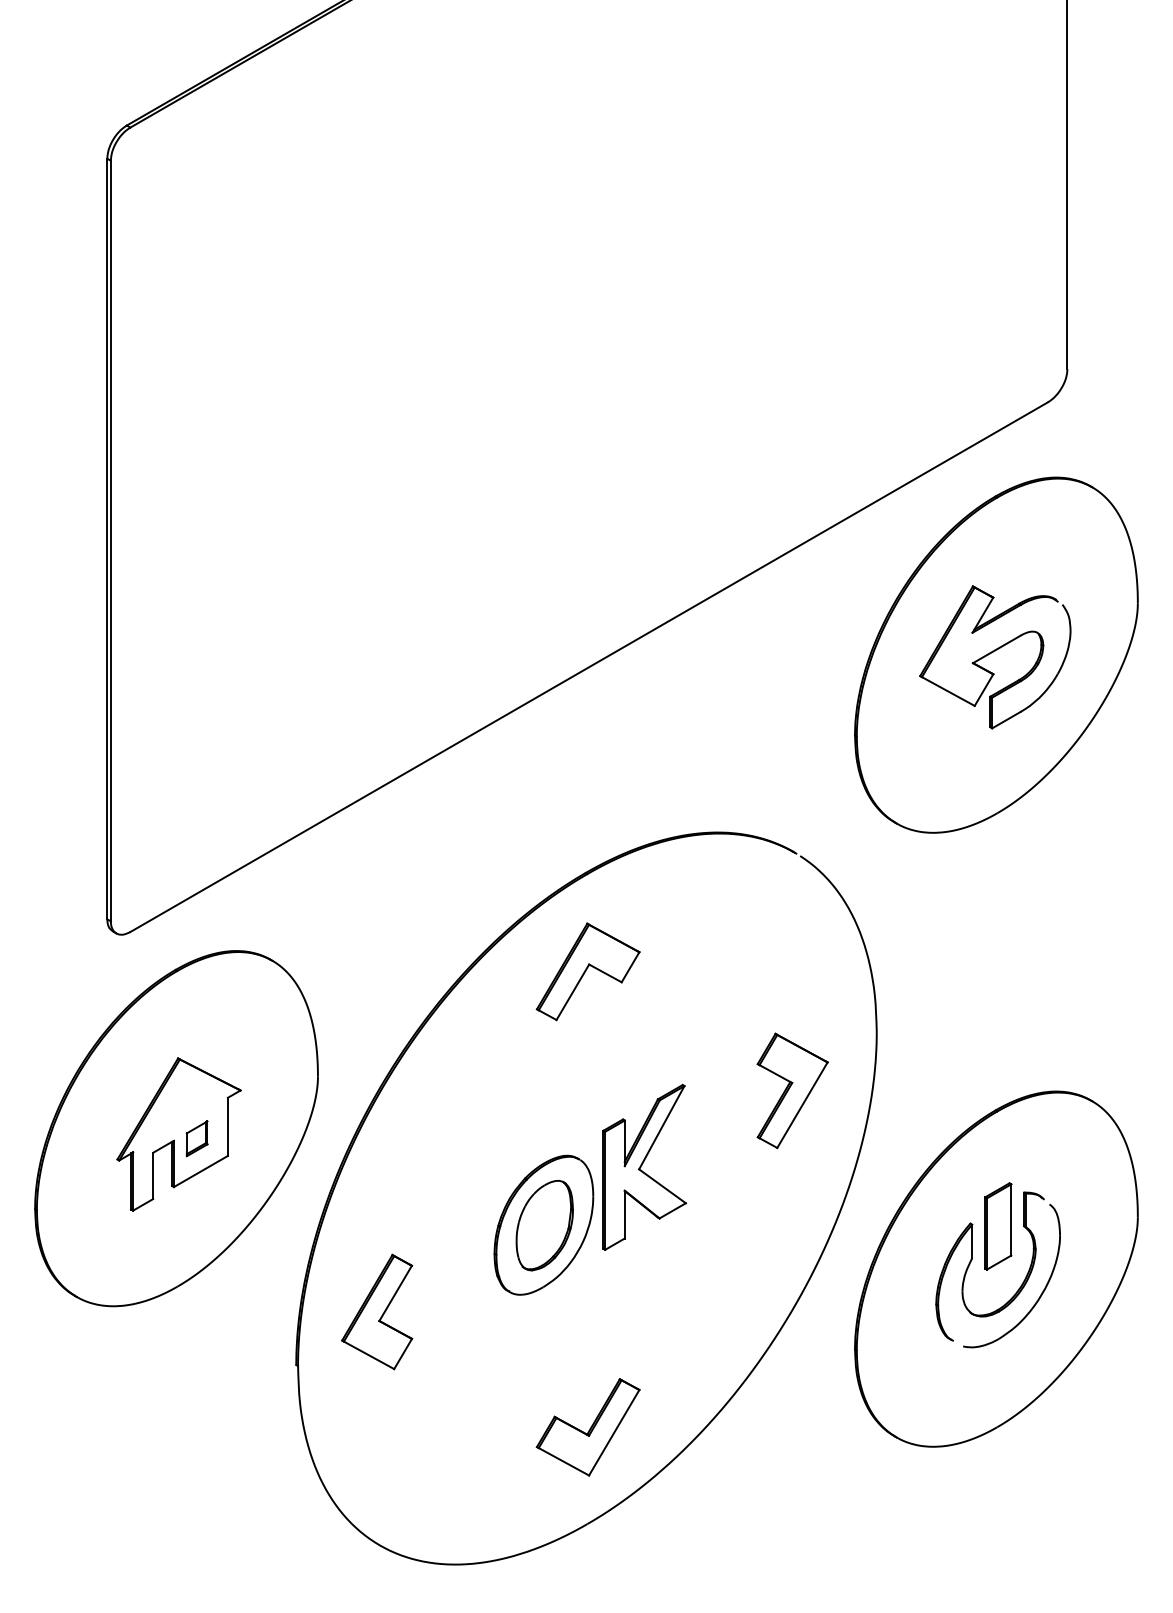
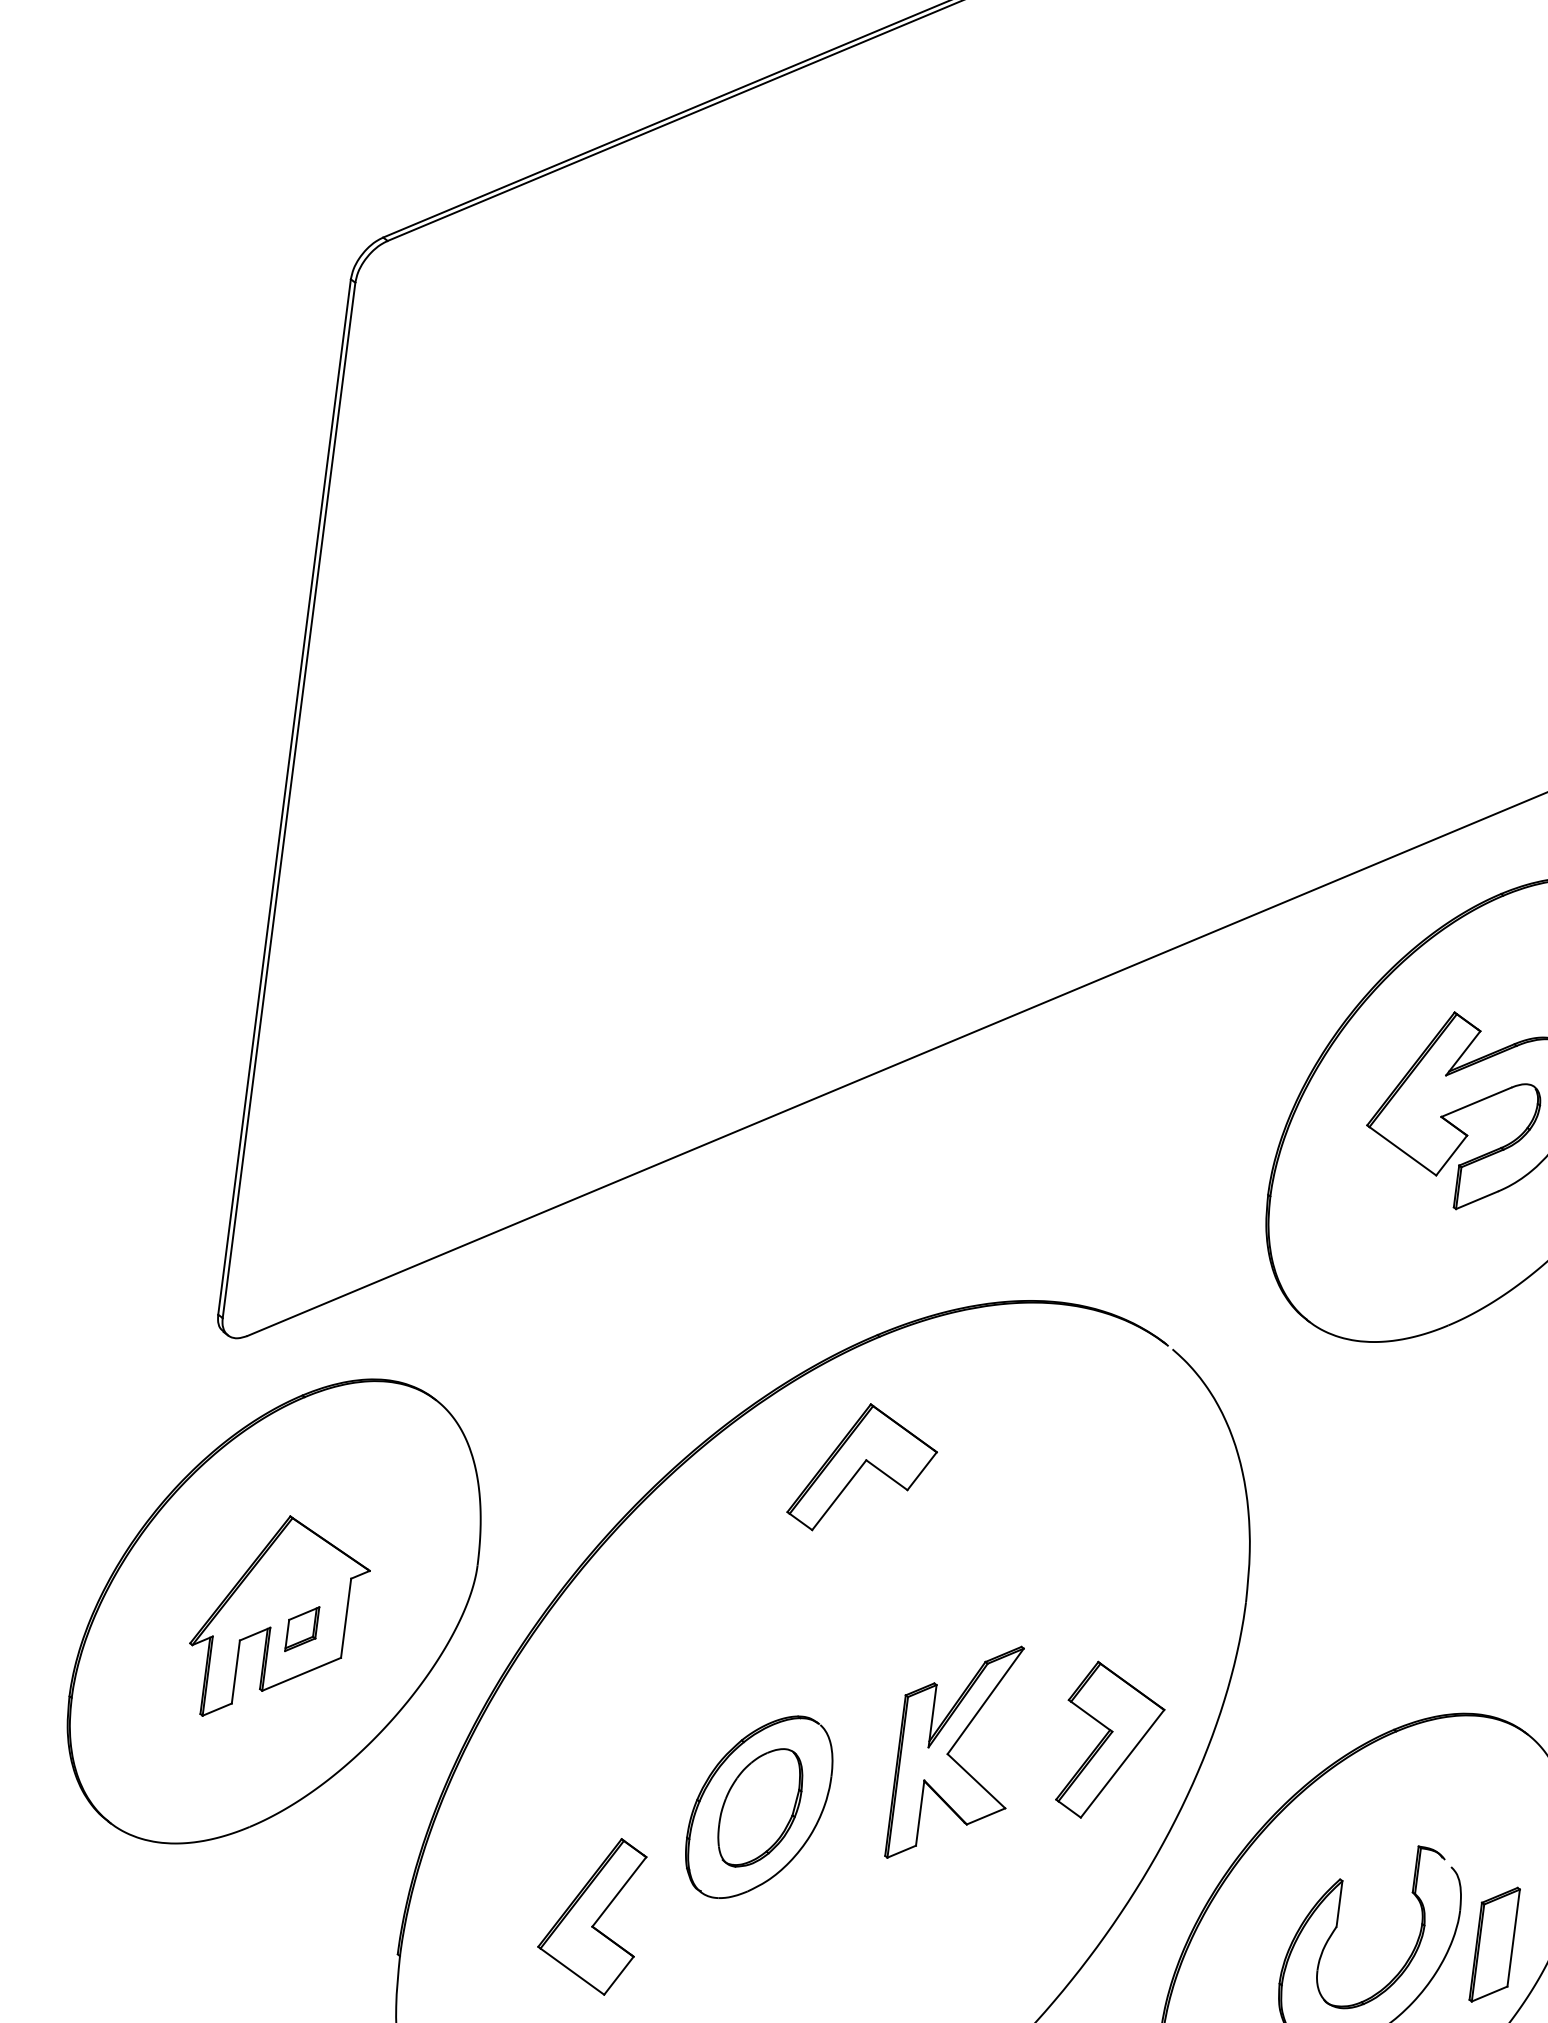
part: (792, 1090) -> (1111, 1742), moved
part: (644, 1167) -> (955, 1752), moved
part: (998, 1226) -> (1495, 1944), moved
part: (377, 1311) -> (591, 1913), moved

